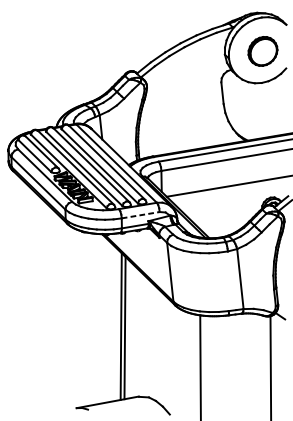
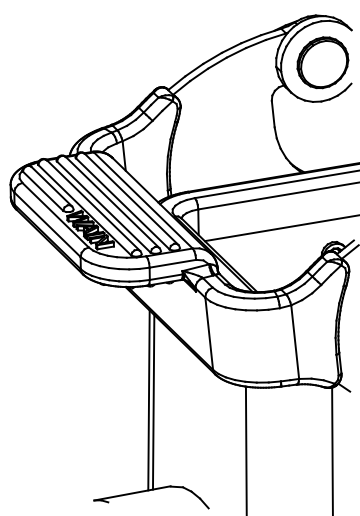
part: (262, 51) -> (322, 62), size x1.43
line: (140, 214) -> (172, 263), dashed -> solid

